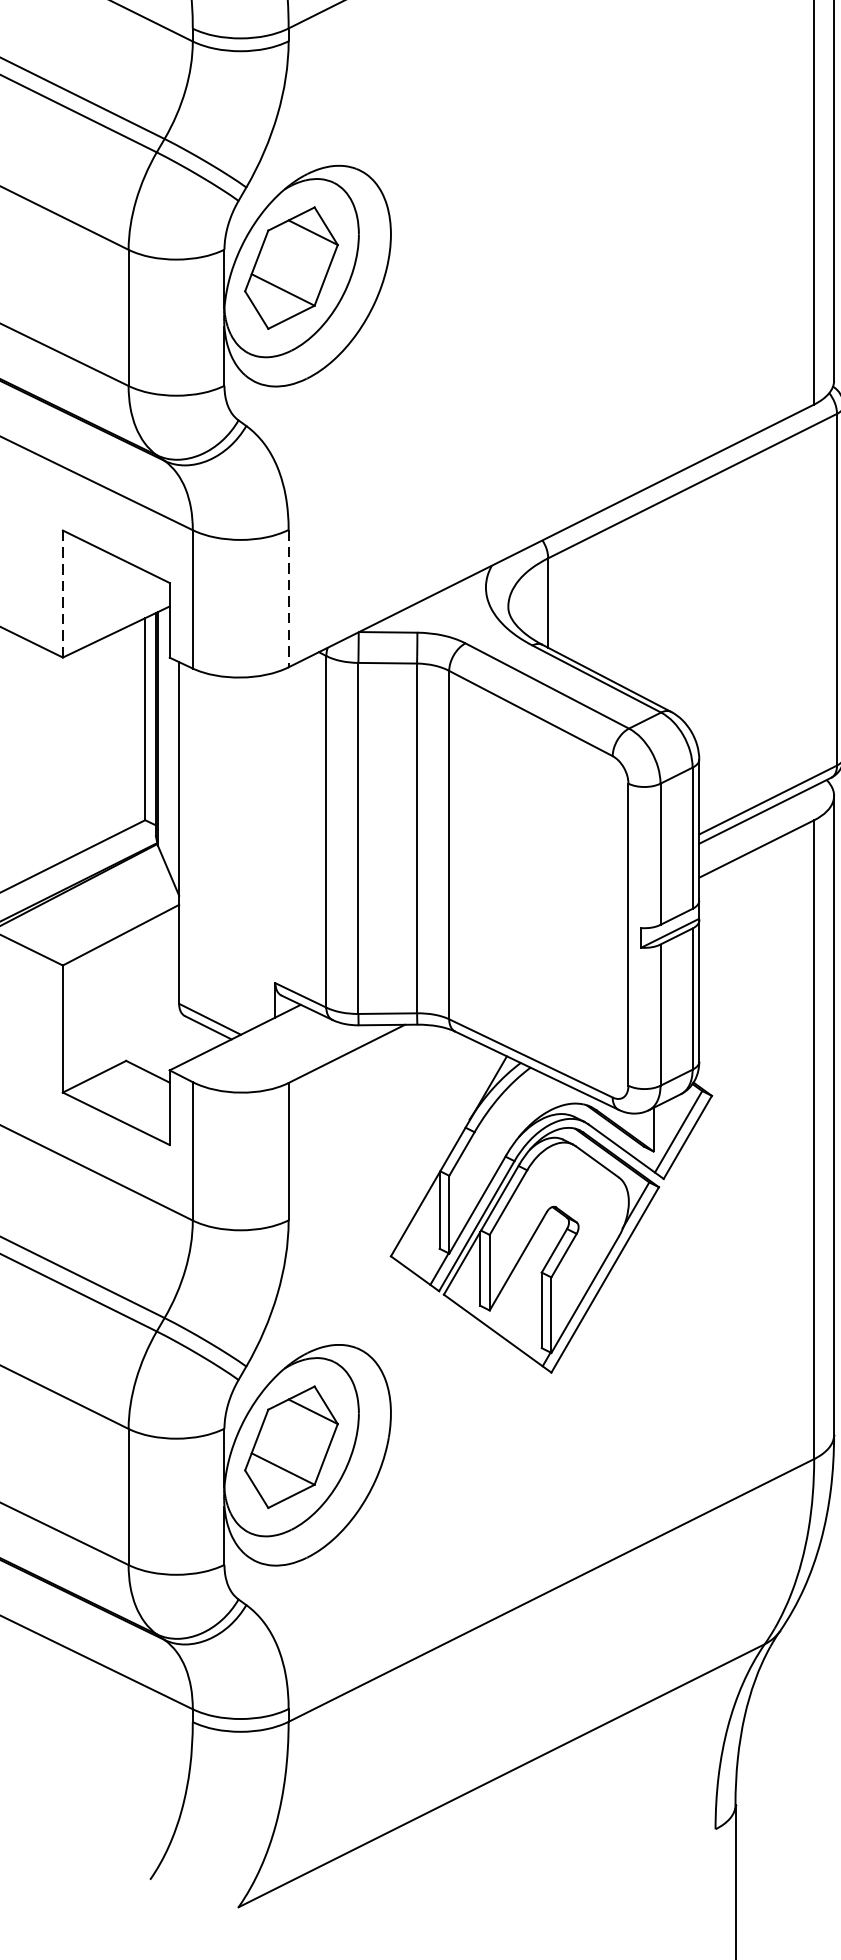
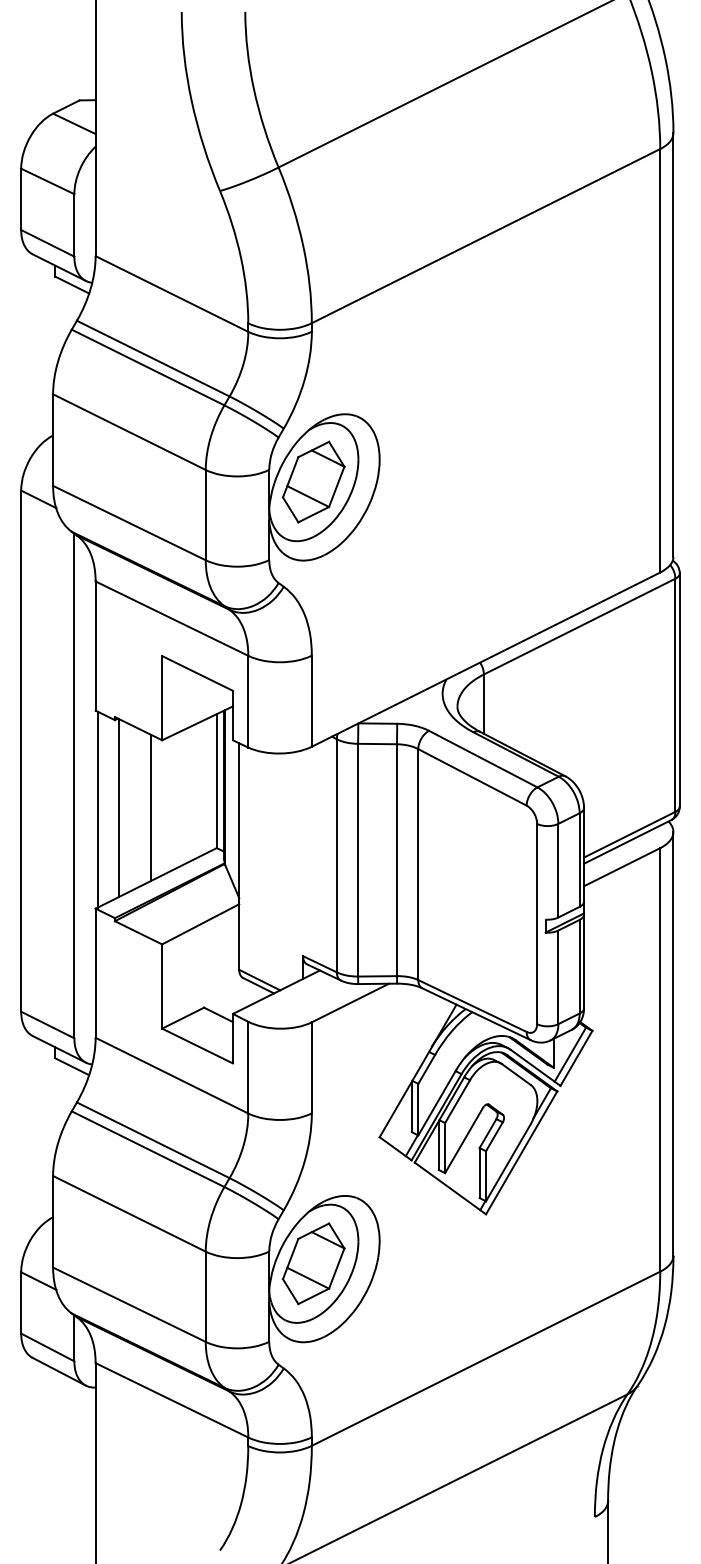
line: (63, 593) -> (162, 697), dashed -> solid
line: (288, 599) -> (311, 701), dashed -> solid
line: (45, 758) -> (150, 807), added

